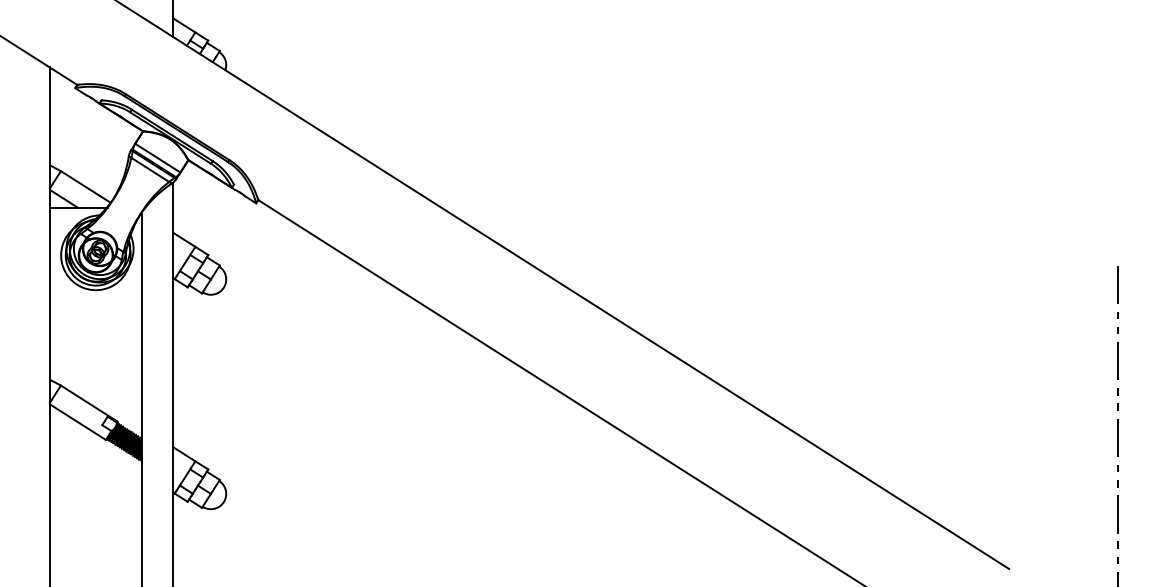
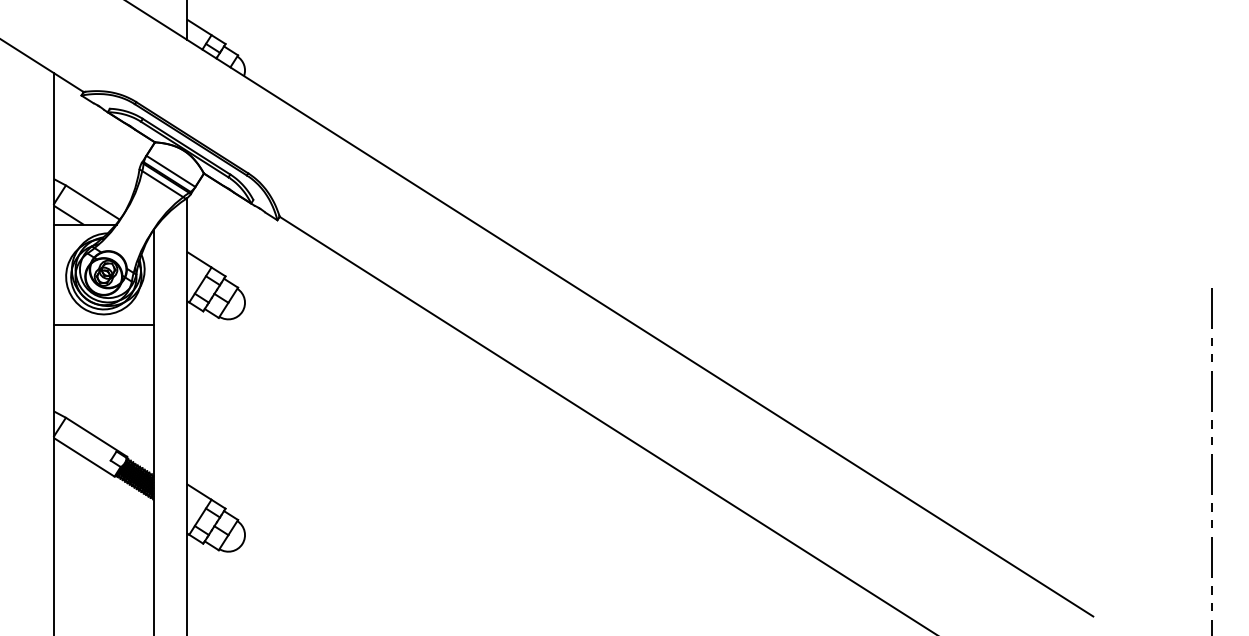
line: (95, 299) -> (103, 324), added

